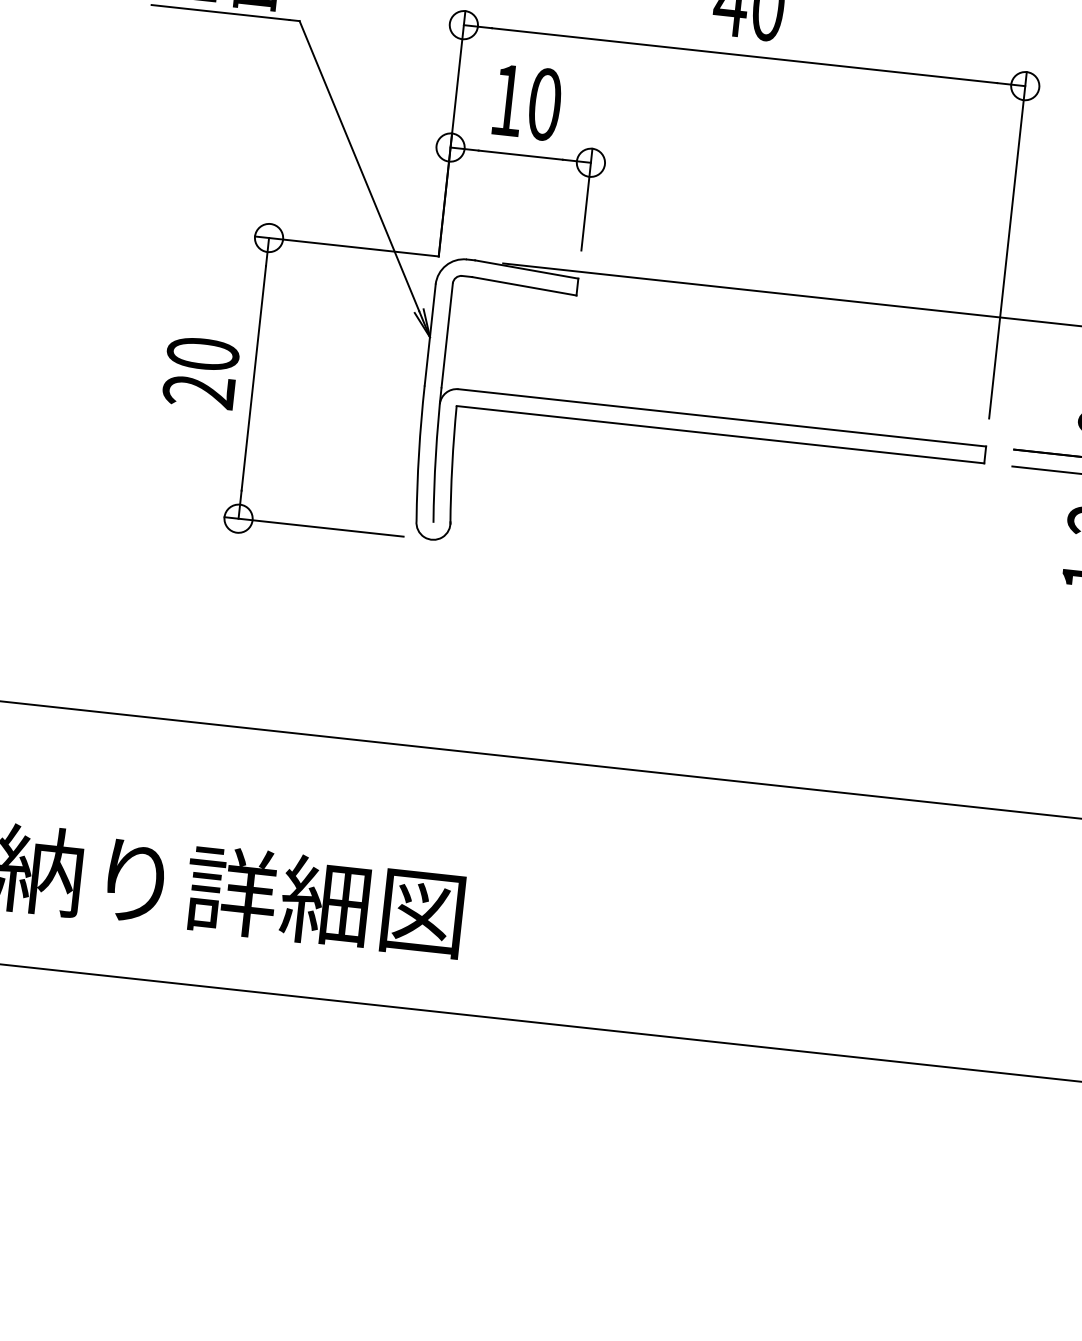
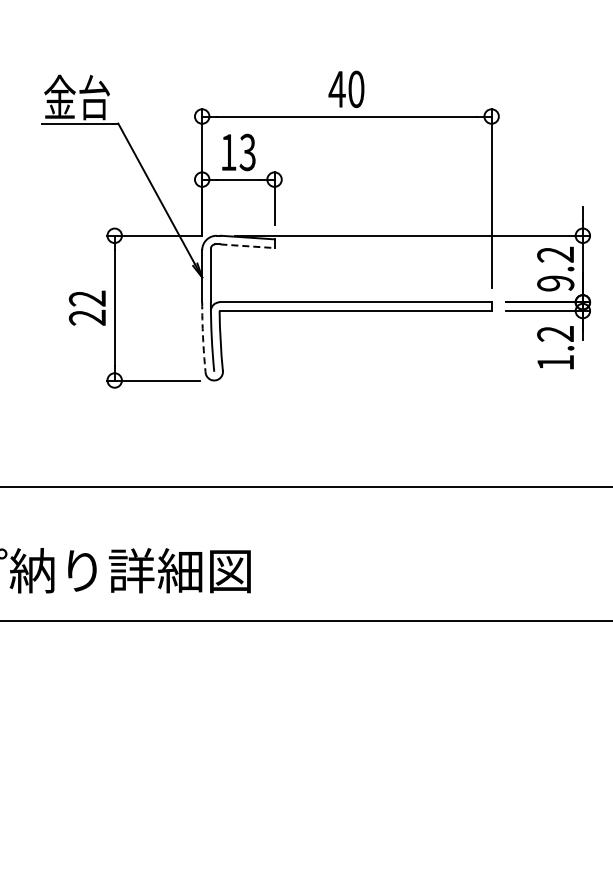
text: (544, 104) -> (247, 152), 10 -> 13
line: (524, 286) -> (247, 246), solid -> dashed
text: (203, 353) -> (87, 298), 20 -> 22
arc: (419, 454) -> (203, 337), solid -> dashed

